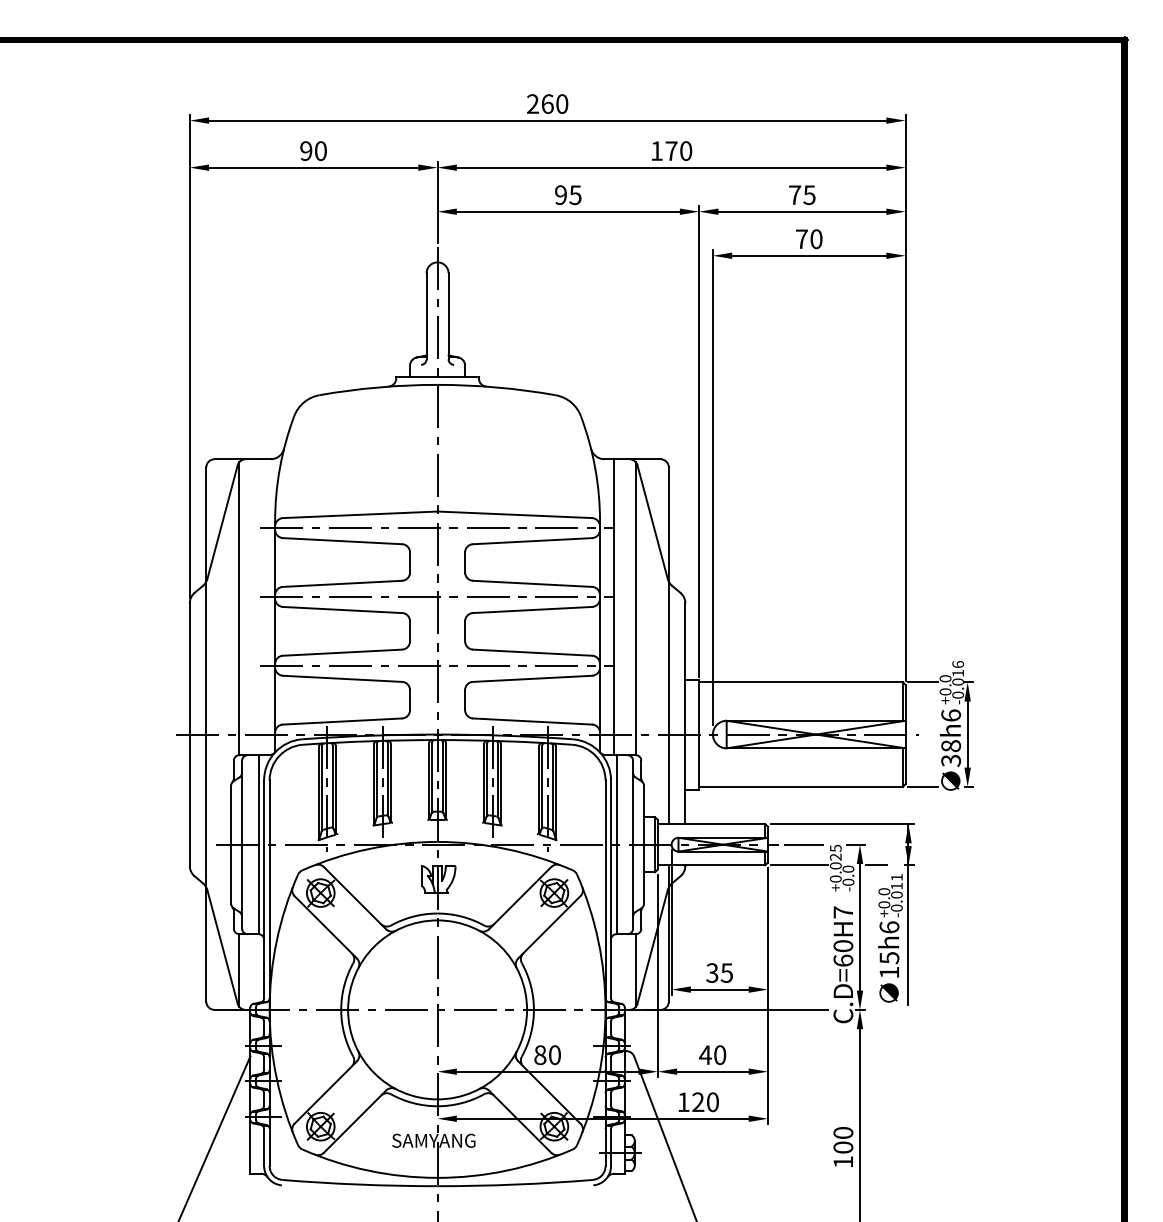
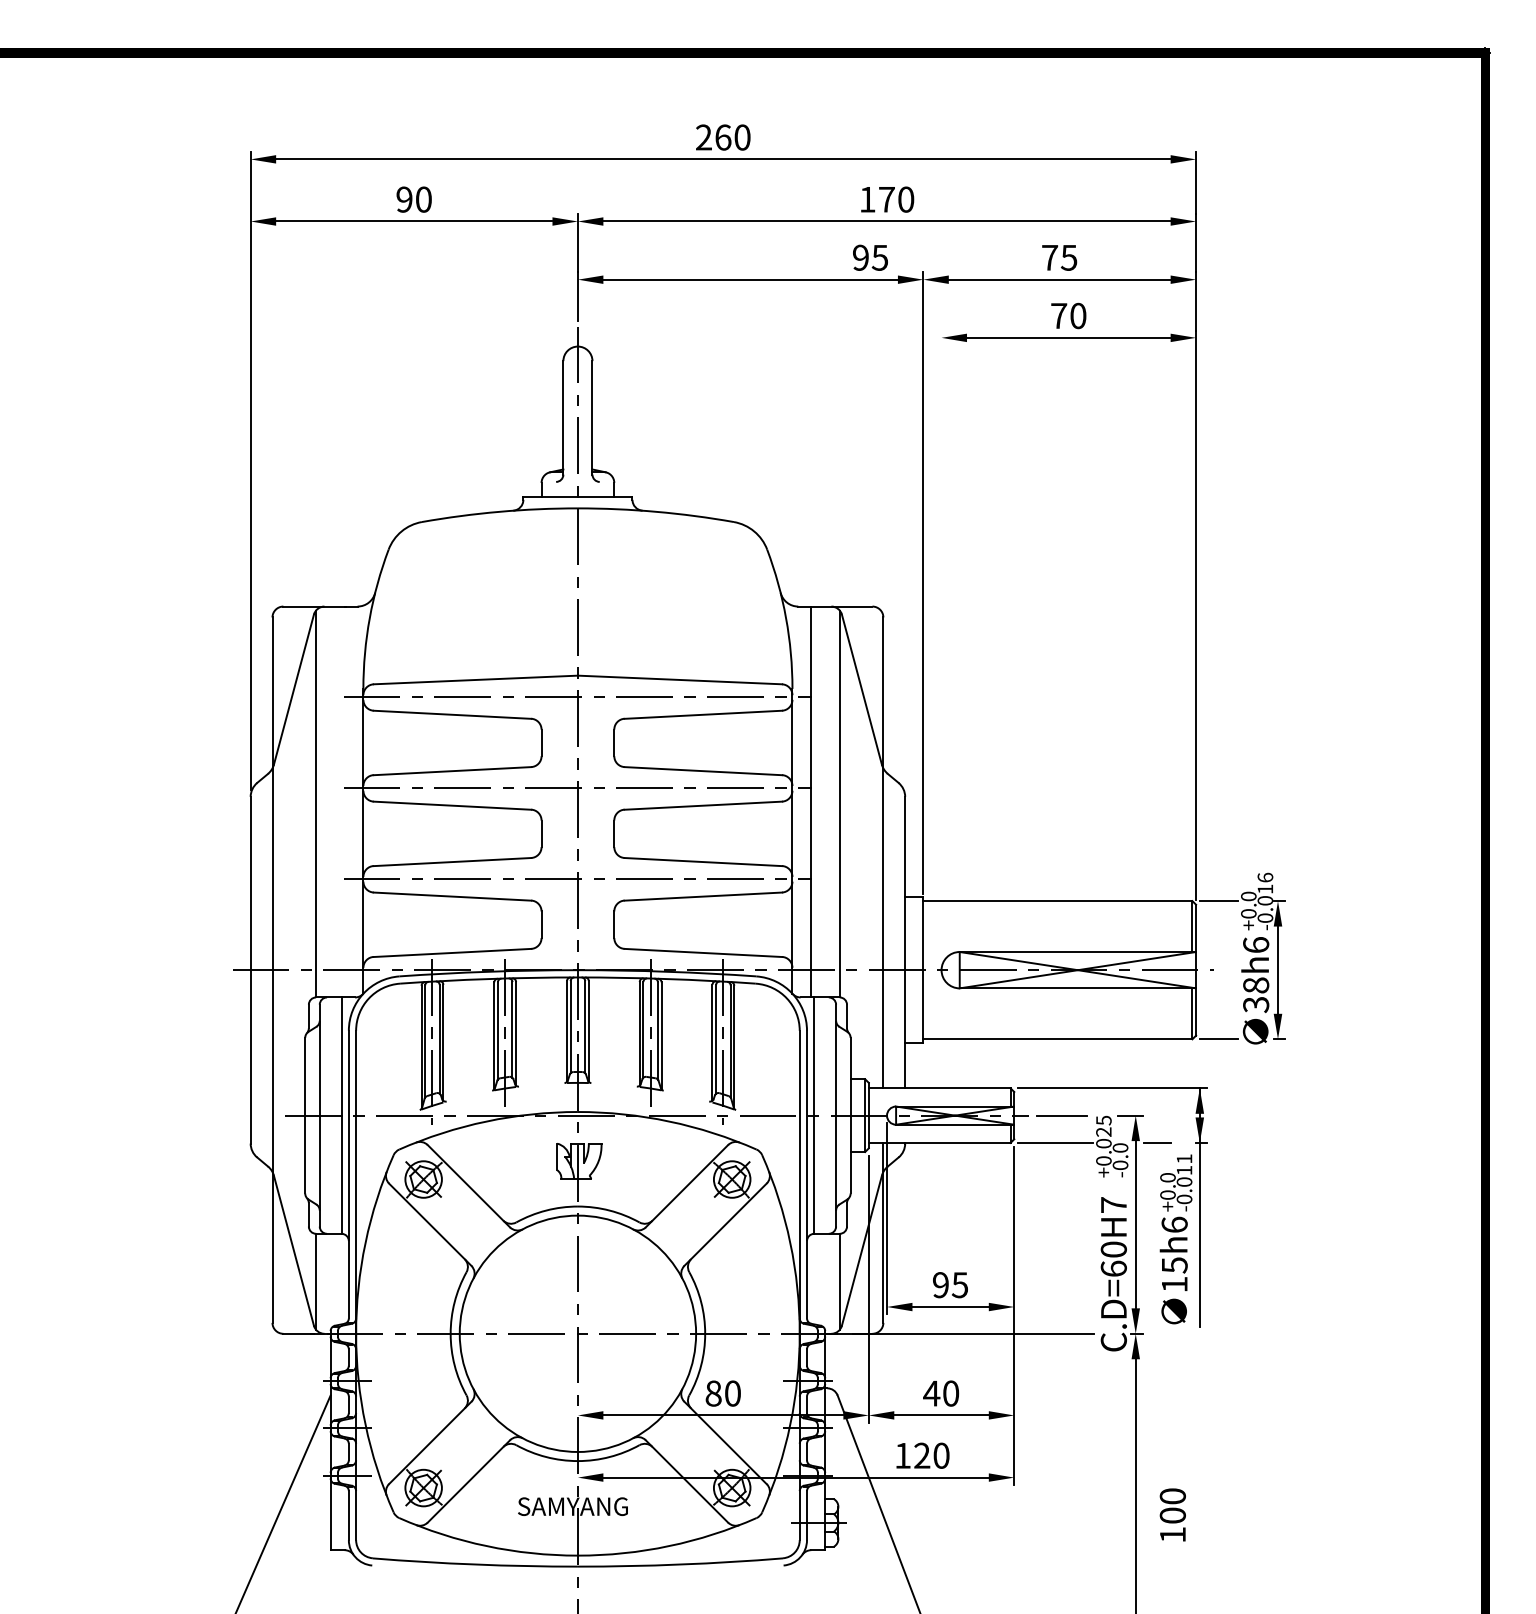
text: (568, 194) -> (870, 257), moved
line: (712, 487) -> (941, 643), removed
text: (712, 973) -> (940, 1285), 35 -> 95
text: (843, 1146) -> (1172, 1514), moved

